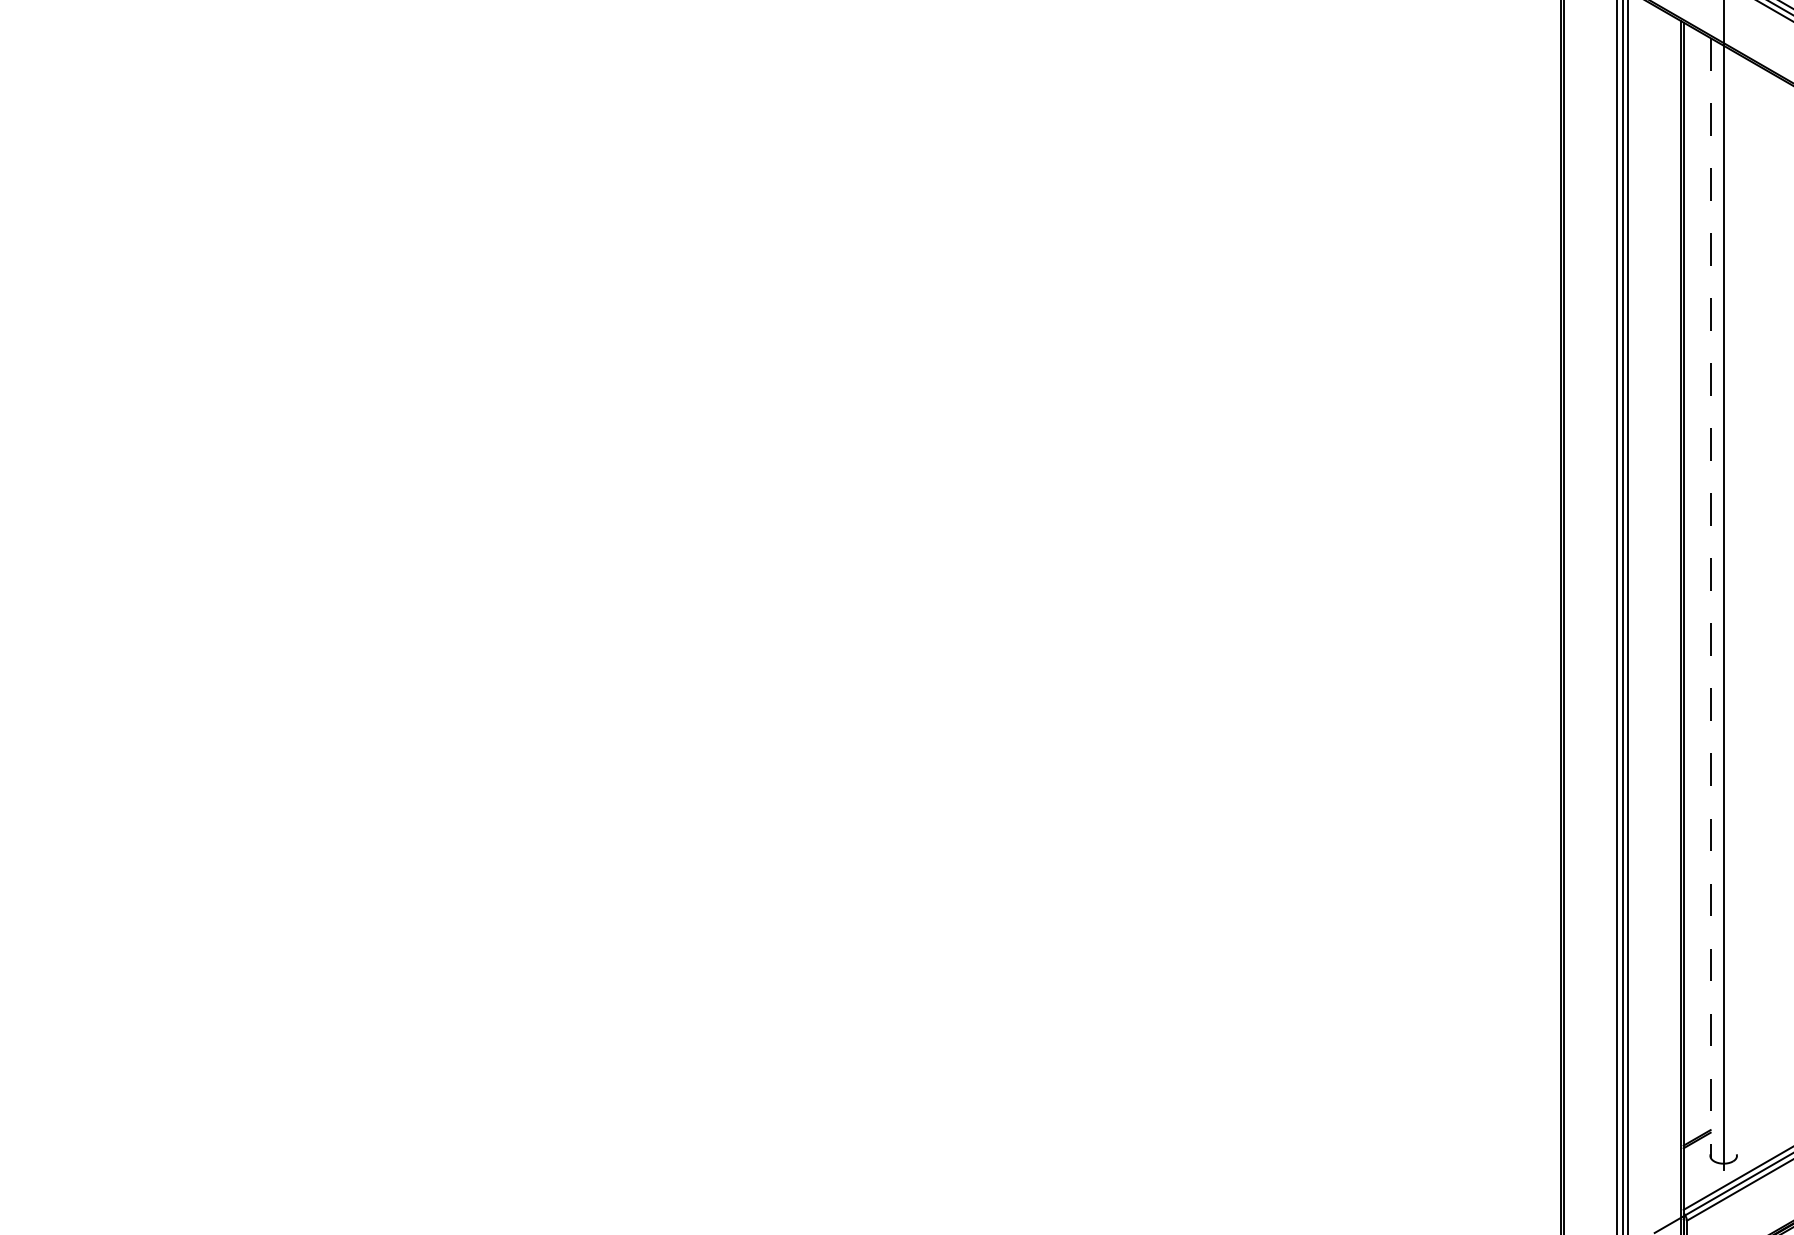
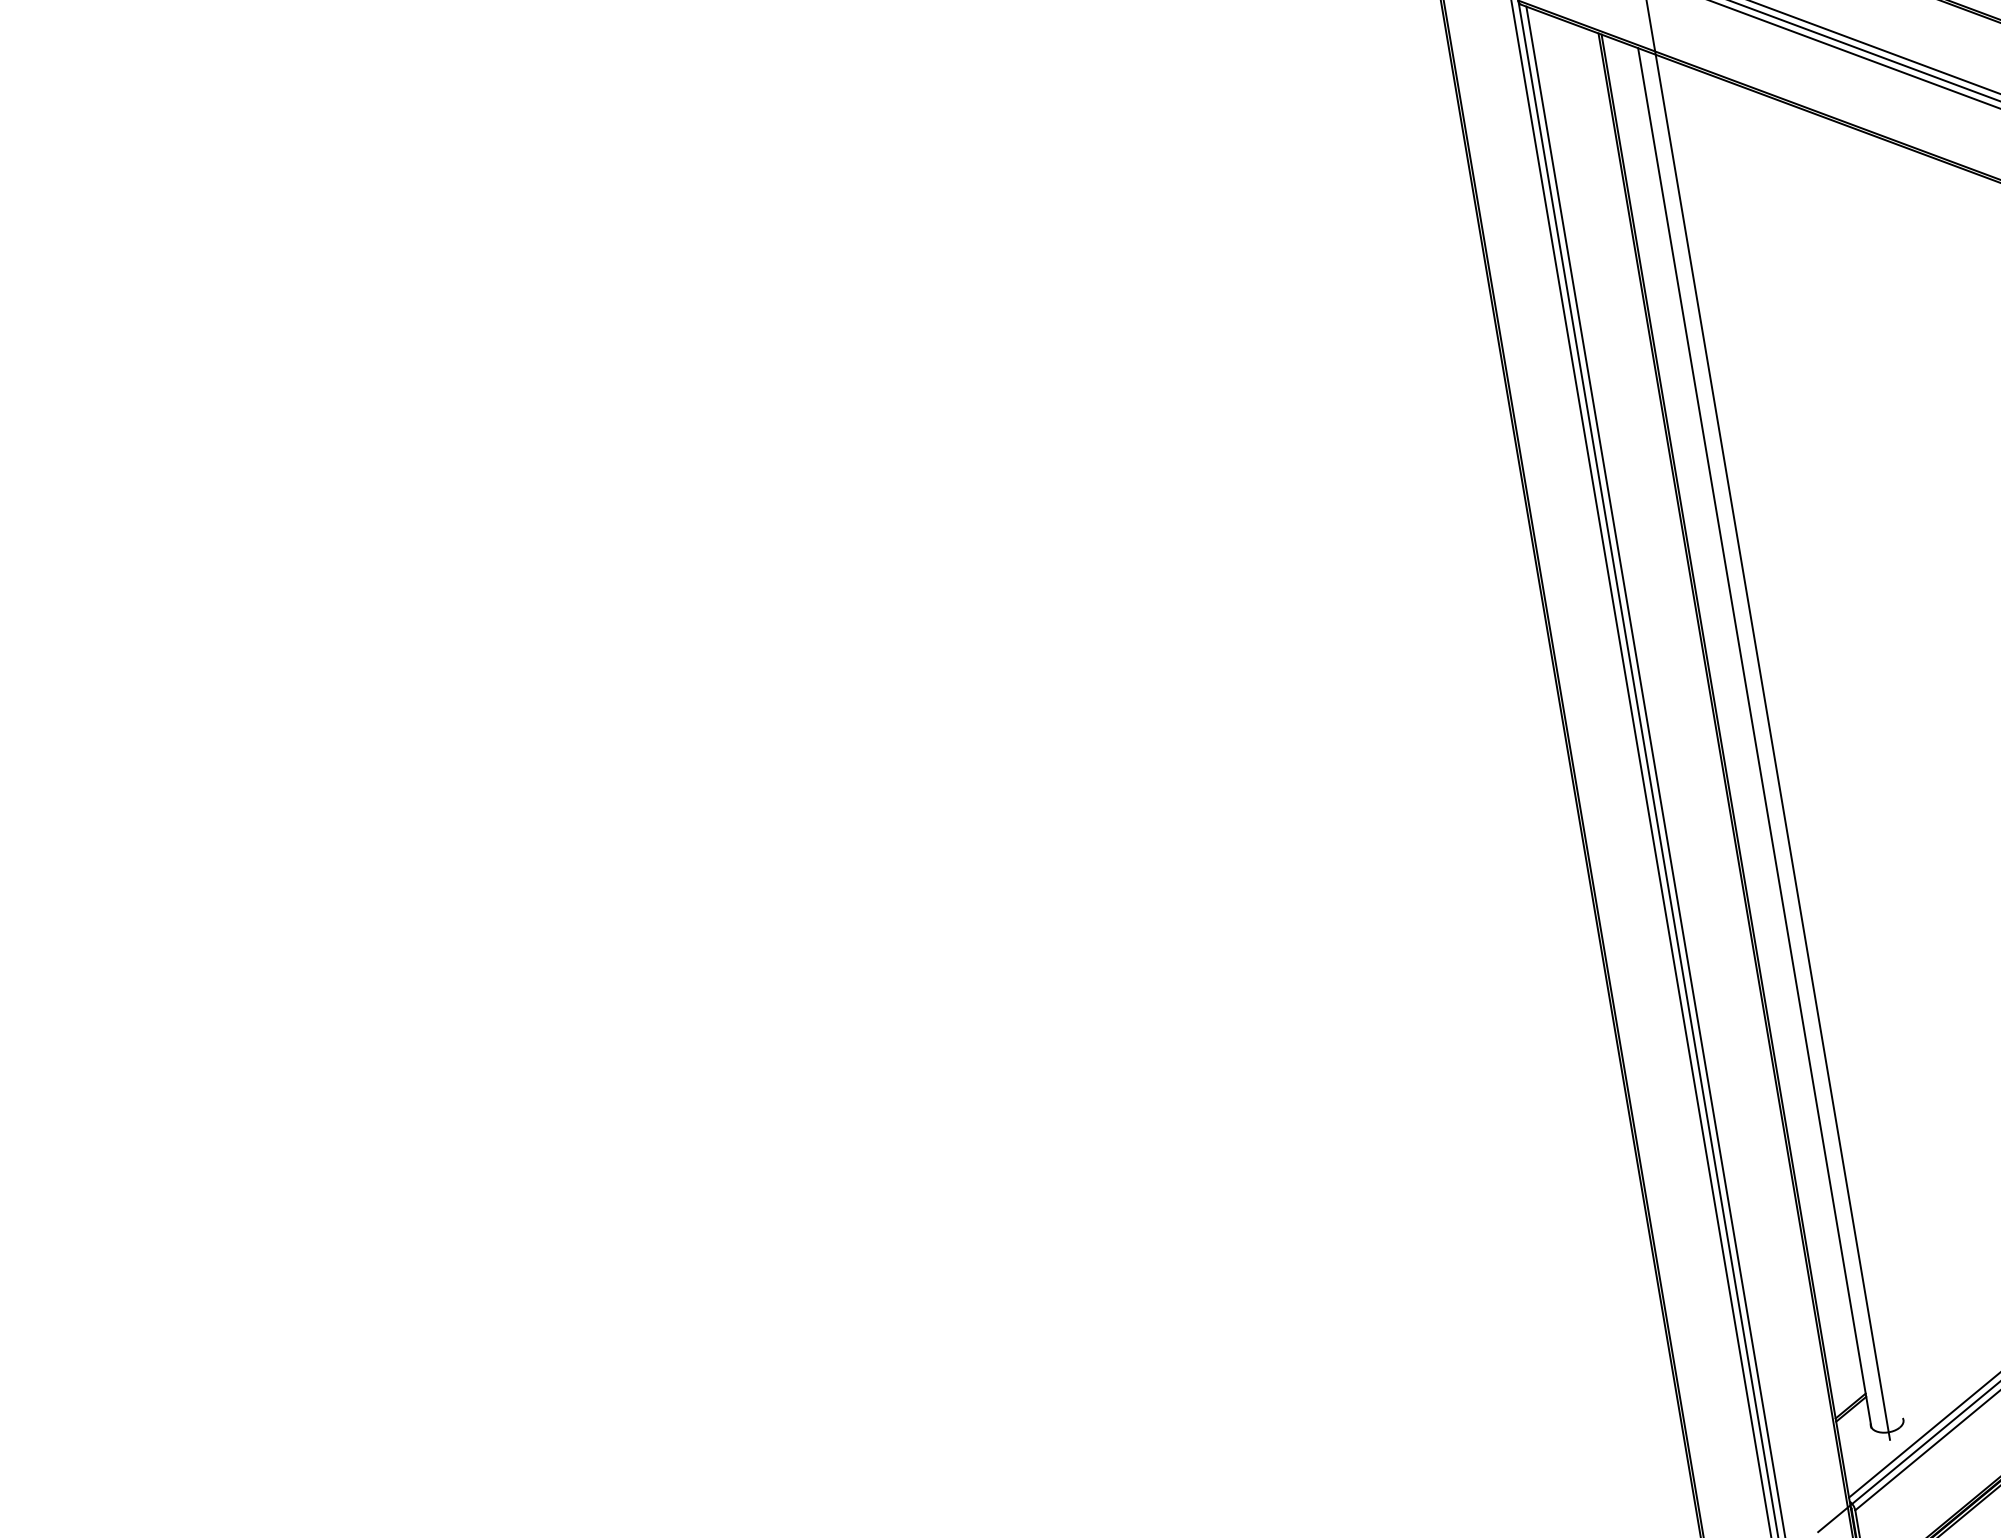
line: (1710, 597) -> (1754, 737), dashed -> solid

